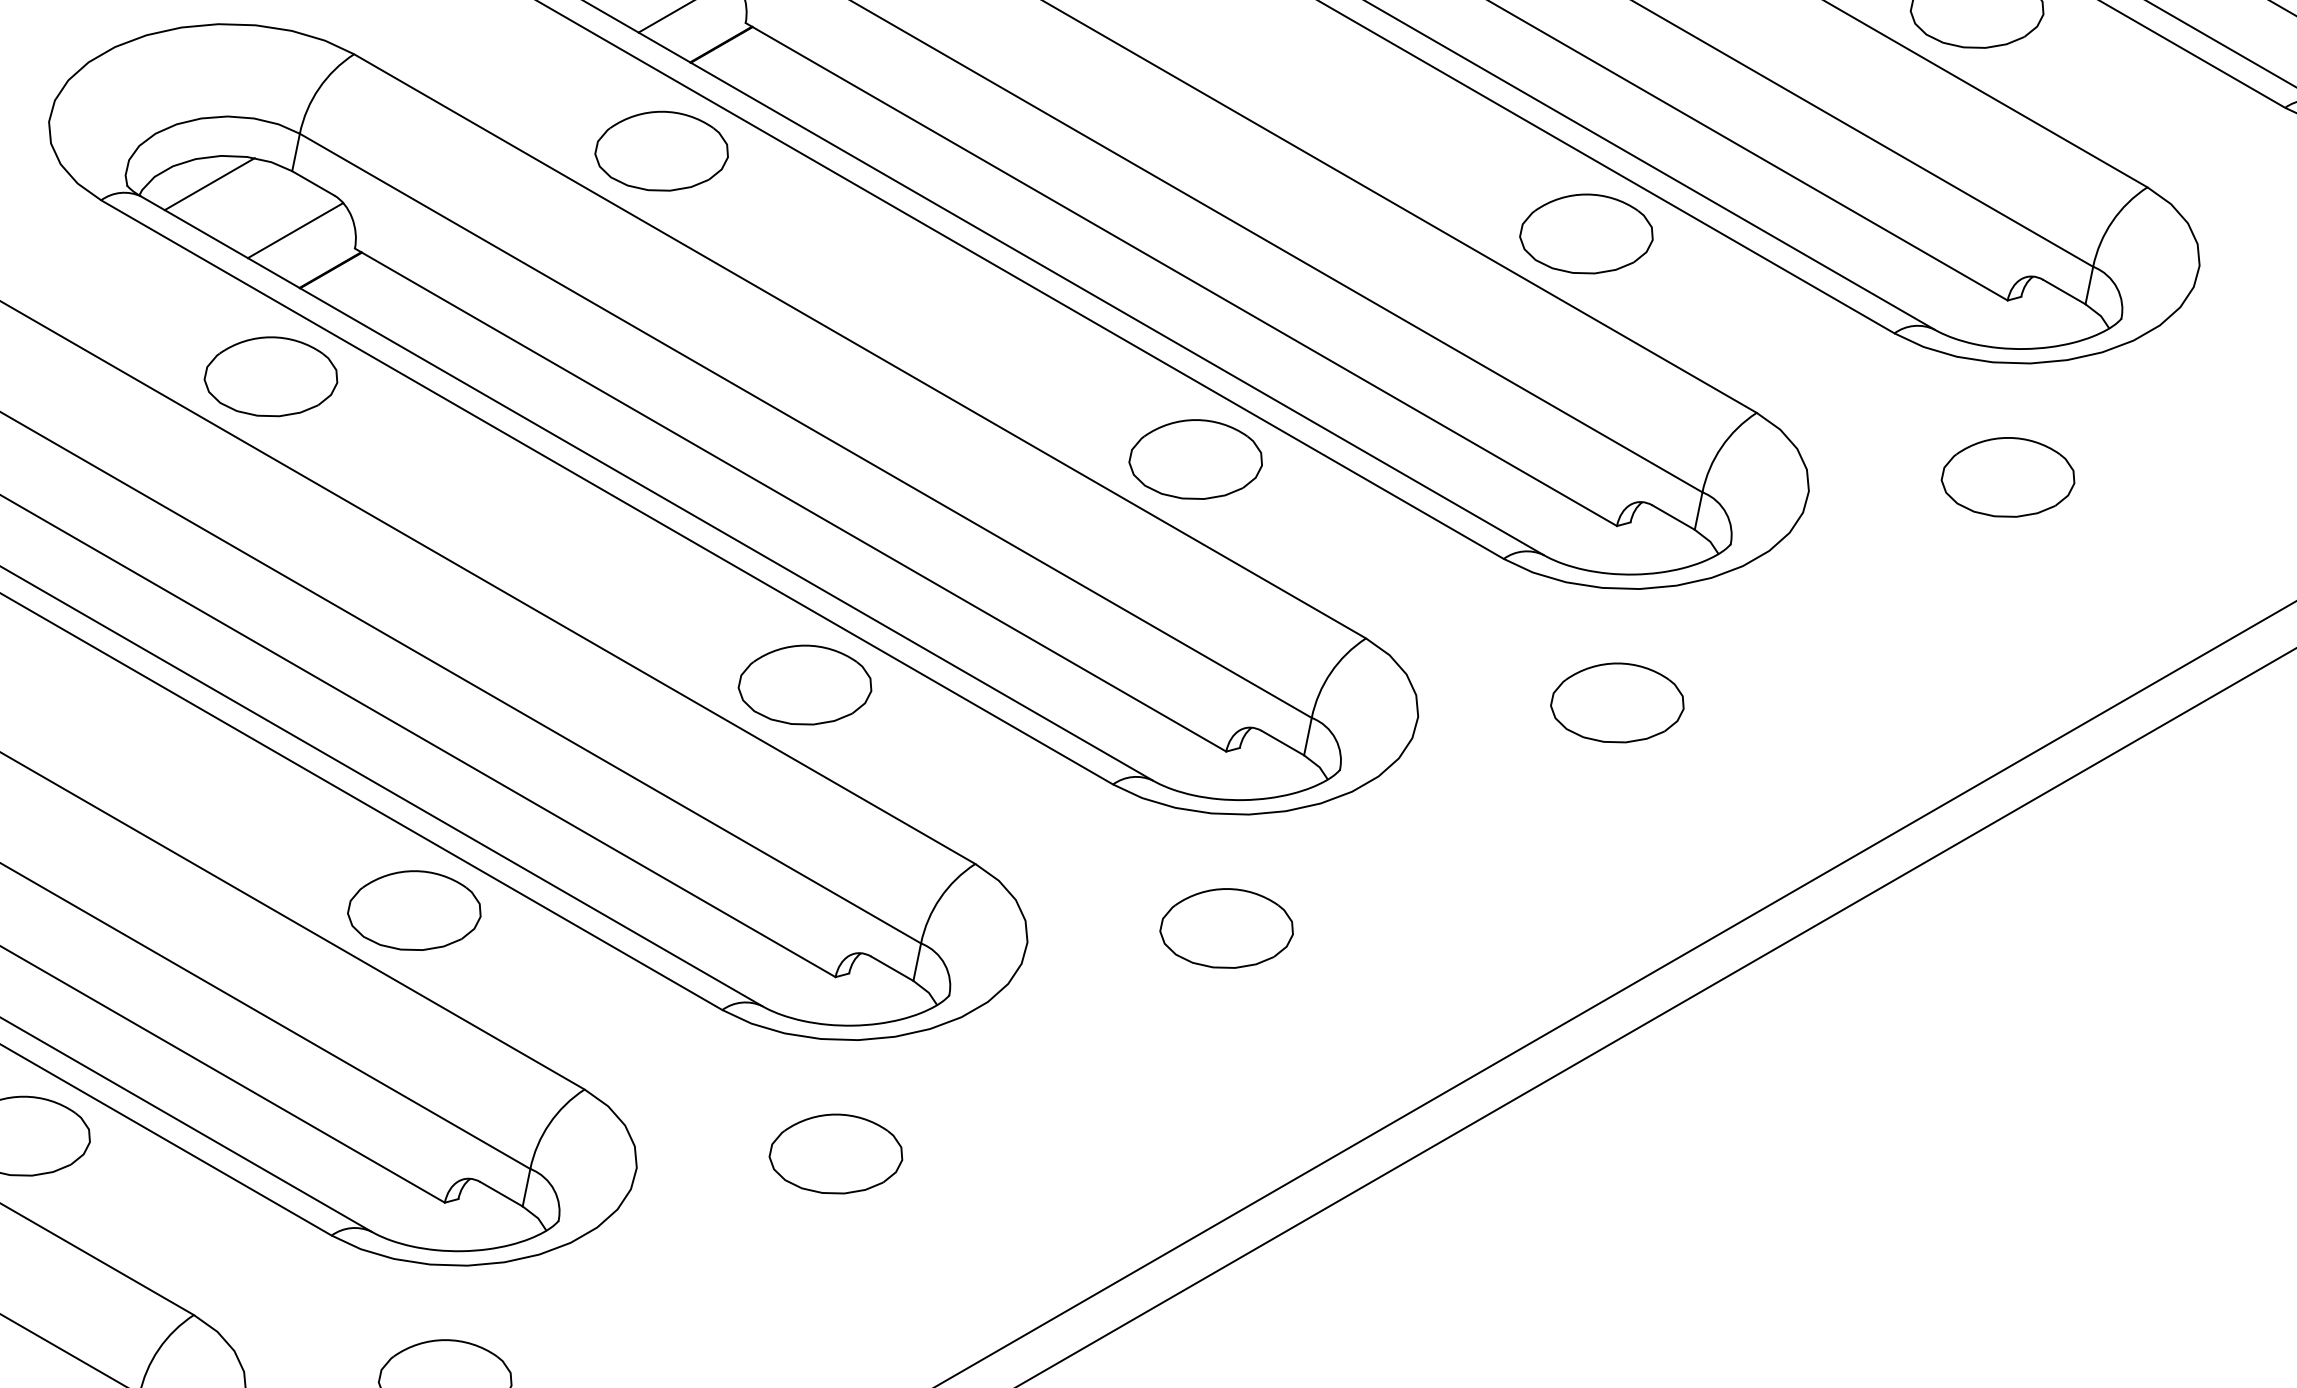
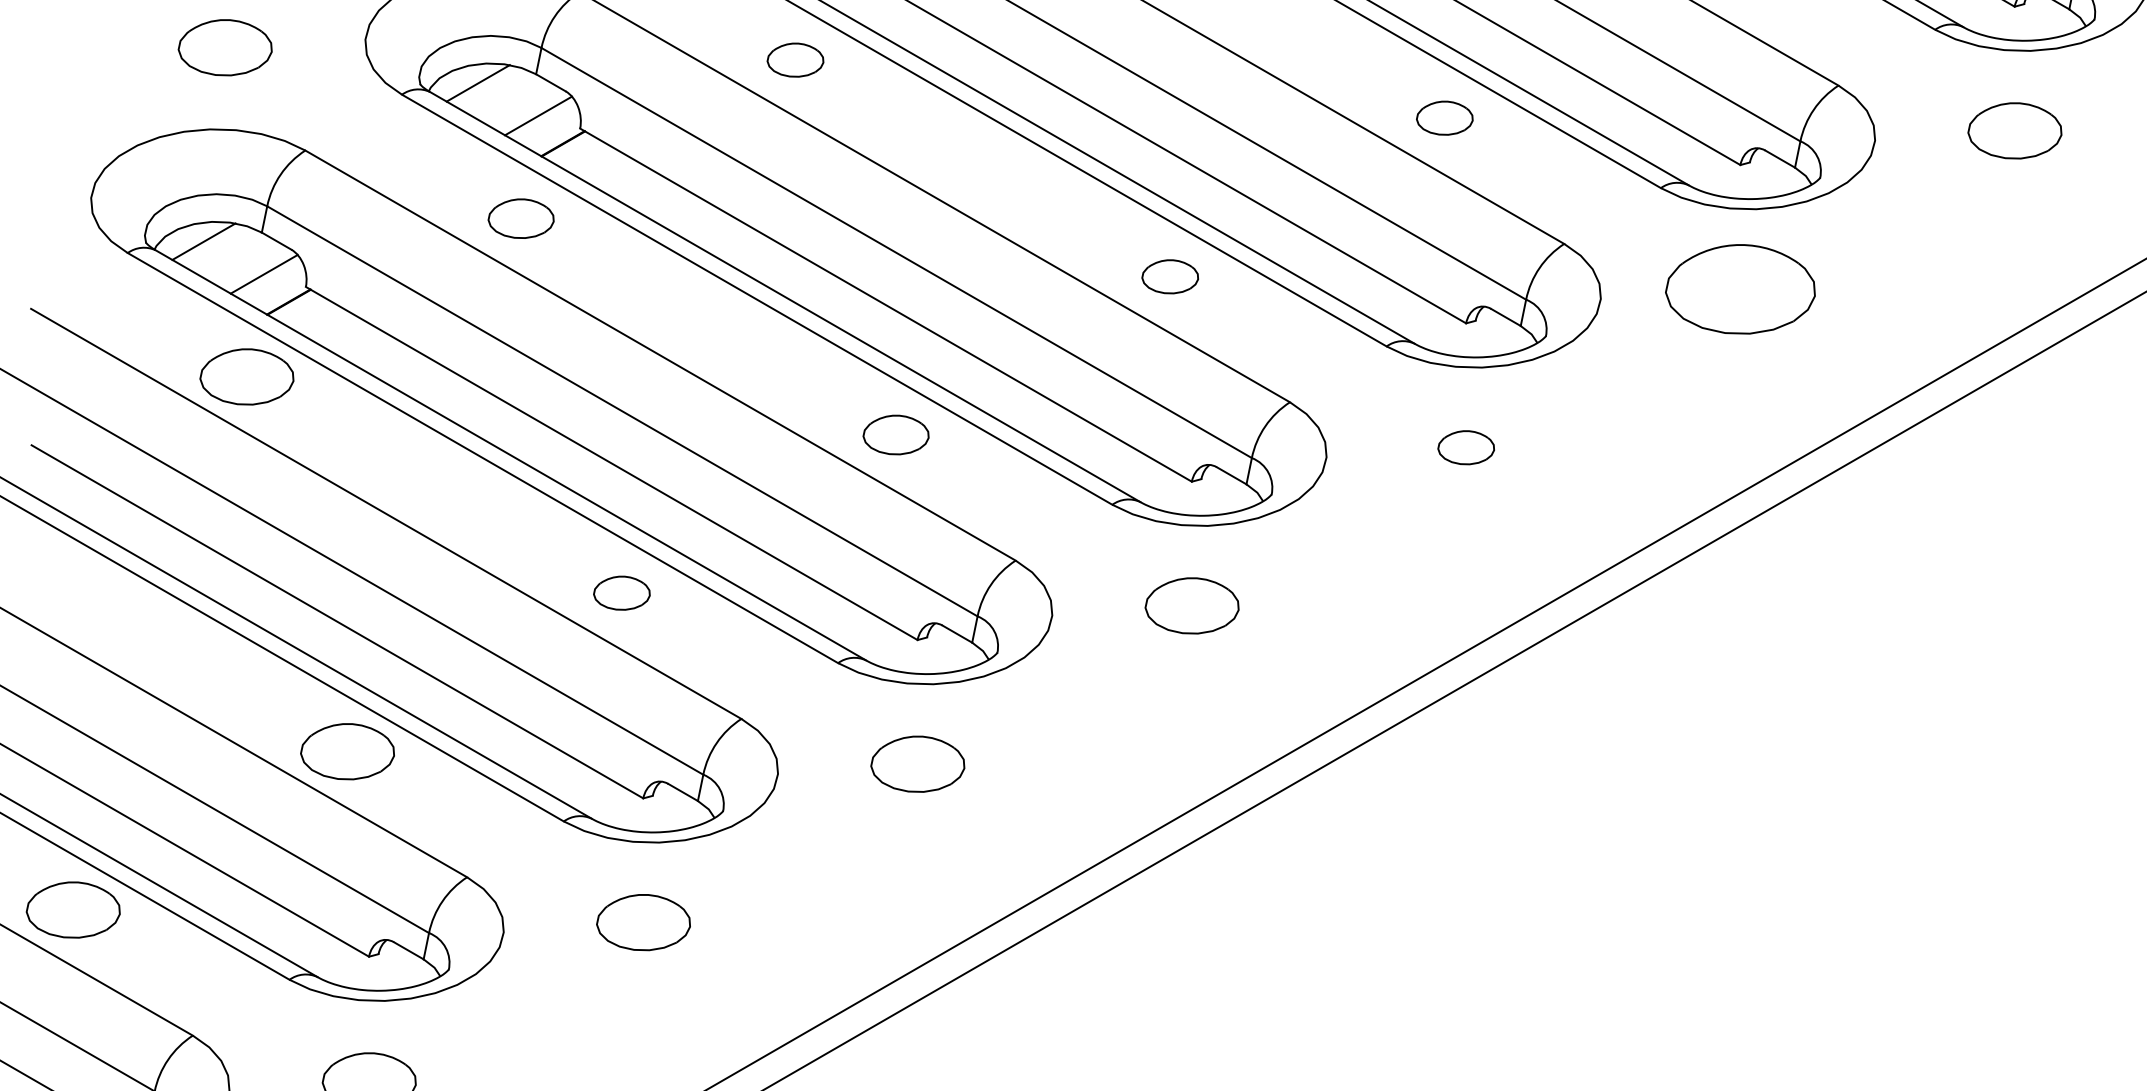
part: (661, 150) -> (795, 59), size x0.6
part: (1586, 232) -> (1444, 117), size x0.6
part: (269, 376) -> (520, 218), size x0.7
part: (1194, 459) -> (1169, 276), size x0.6
part: (2007, 476) -> (1740, 288), size x1.6
part: (804, 684) -> (895, 434), size x0.7
part: (1616, 702) -> (1465, 447), size x0.6
part: (413, 909) -> (621, 592), size x0.6

